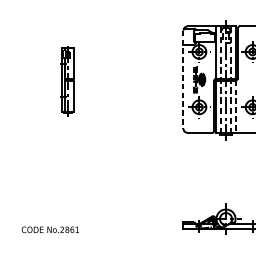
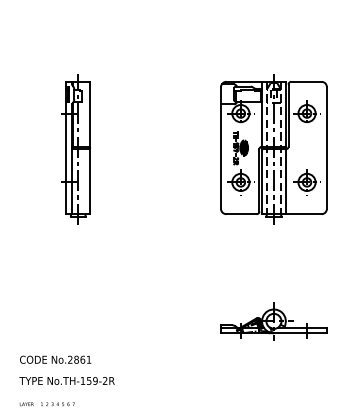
part: (66, 80) -> (75, 149), size x1.67
line: (183, 80) -> (221, 148), dashed -> solid
line: (235, 107) -> (285, 182), dashed -> solid
text: (50, 229) -> (55, 359), moved

